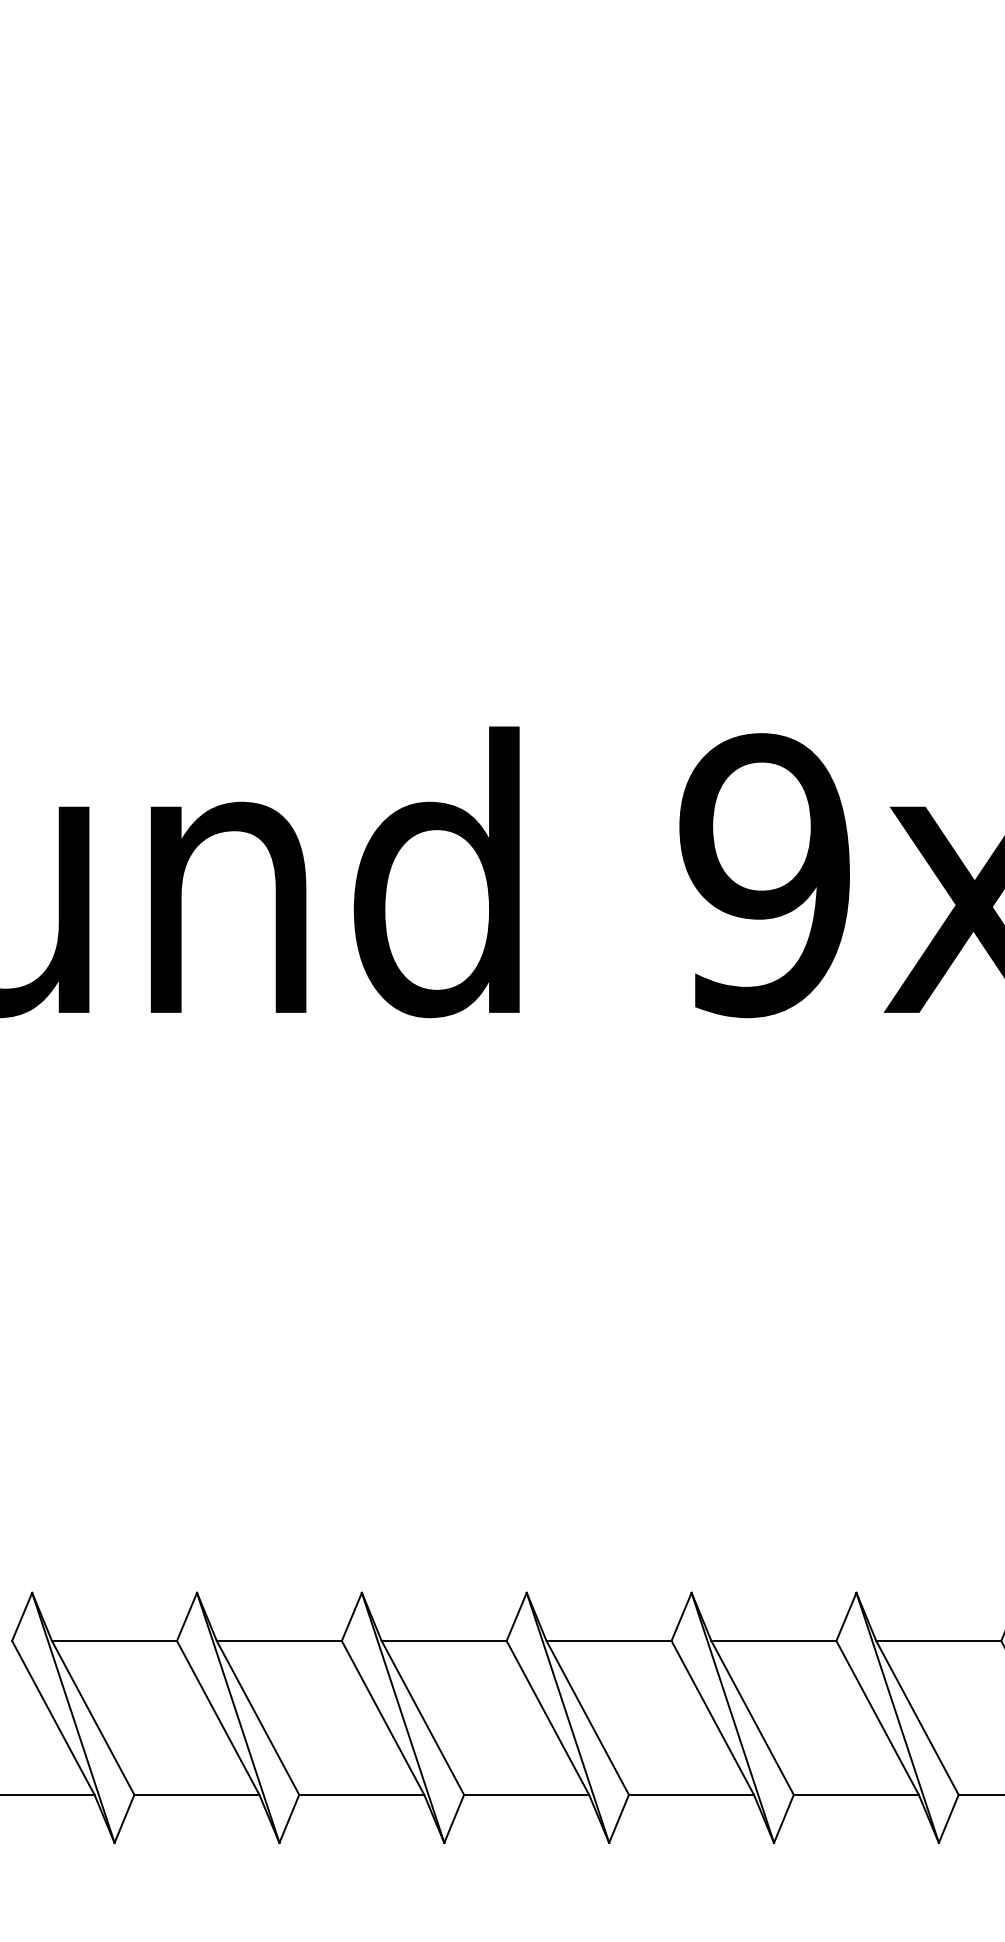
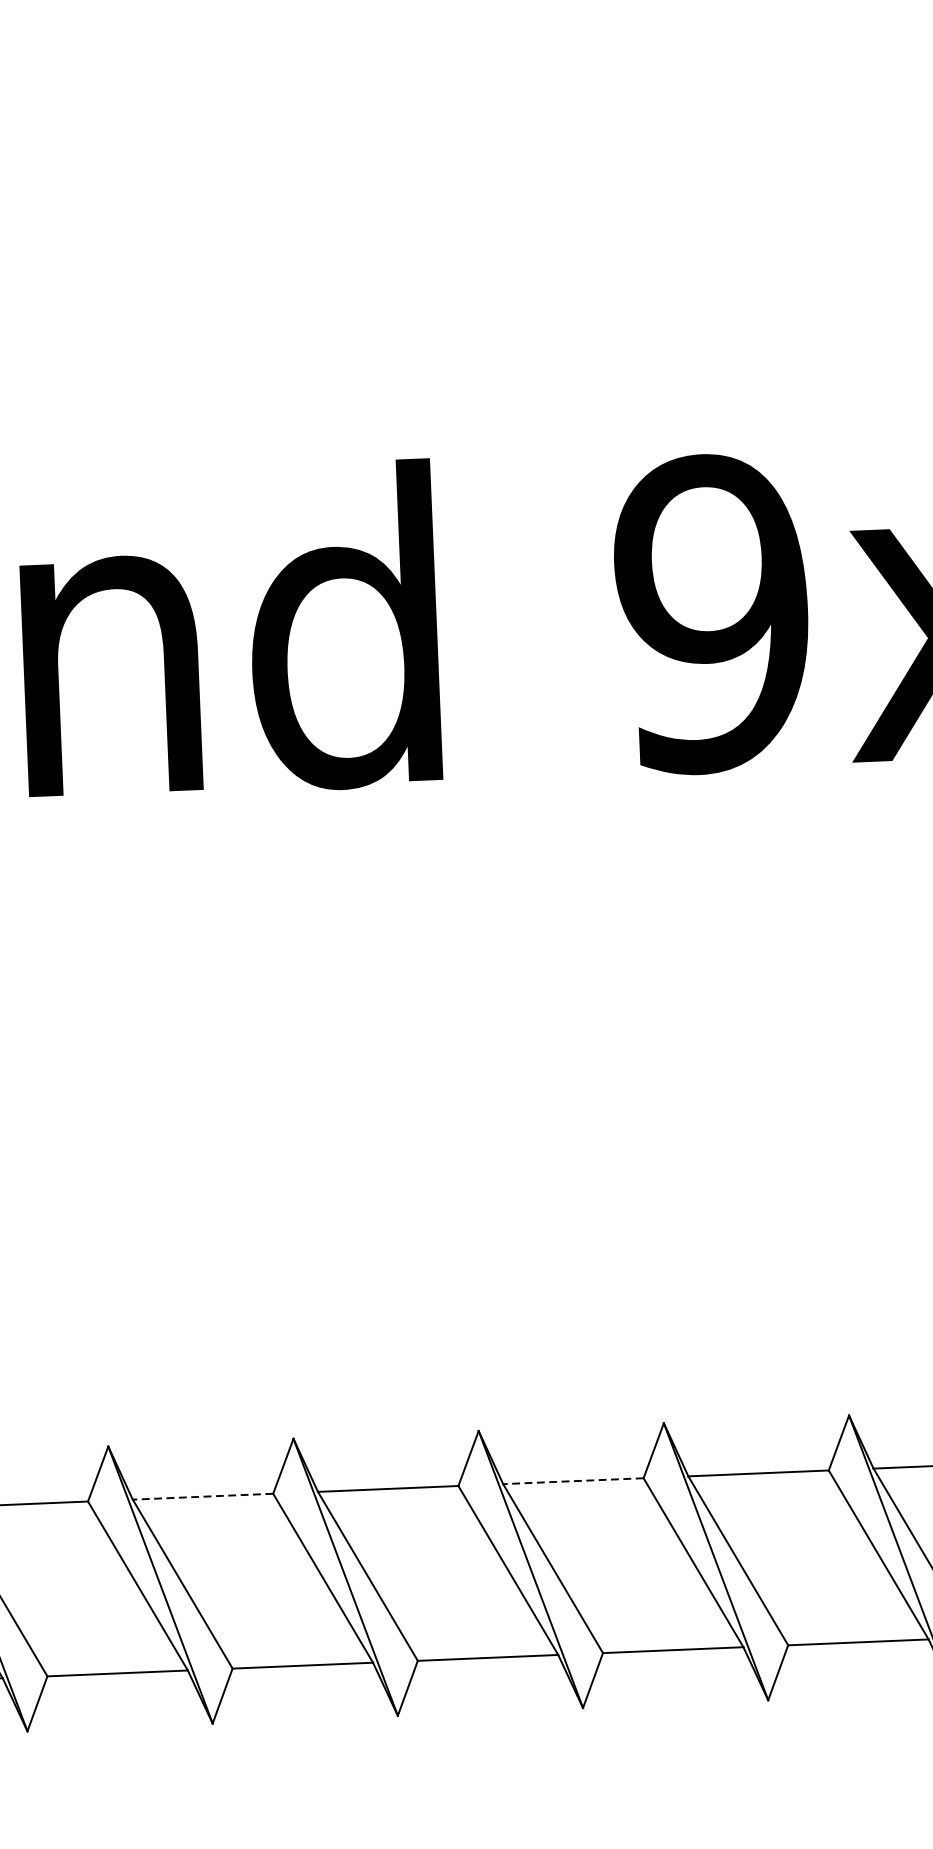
line: (279, 1640) -> (203, 1496), solid -> dashed
line: (609, 1640) -> (573, 1480), solid -> dashed

